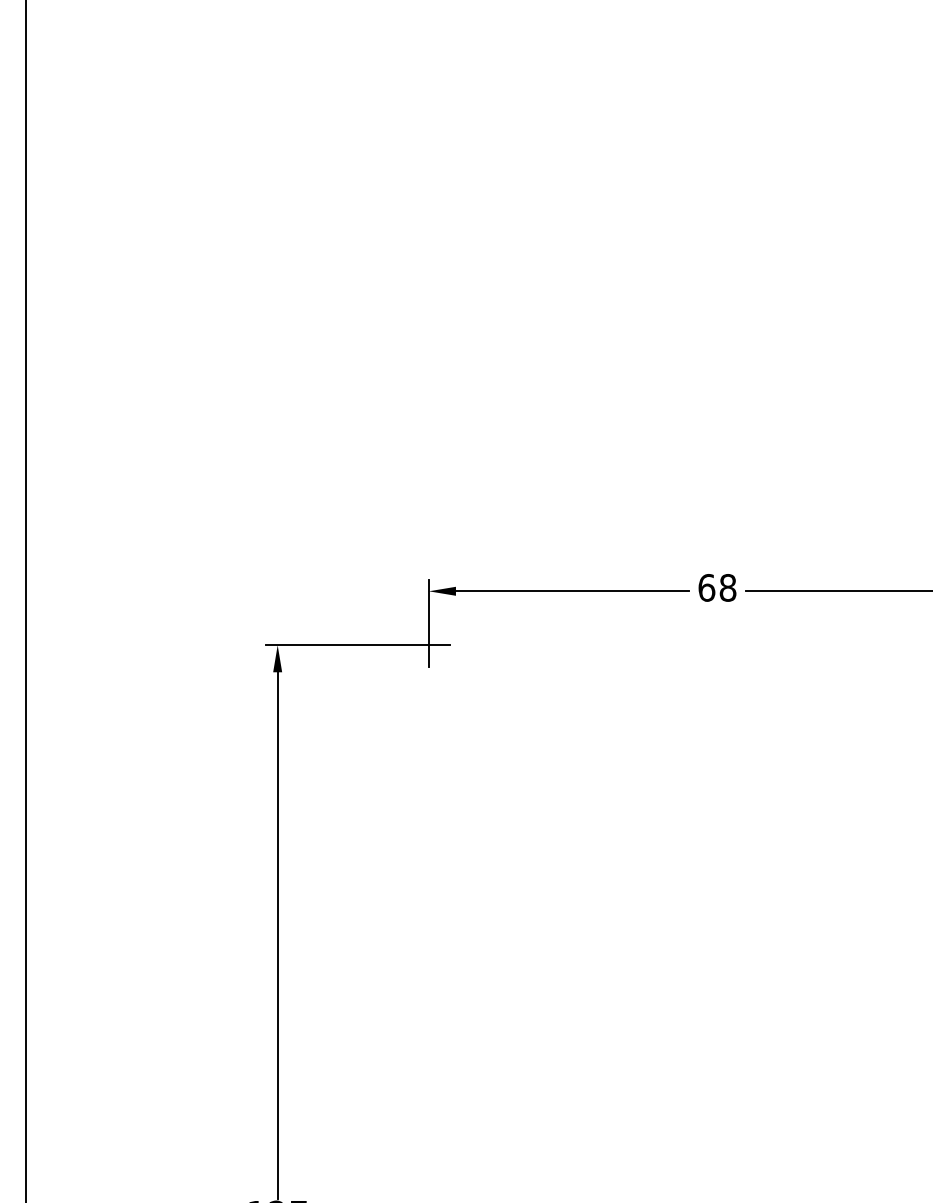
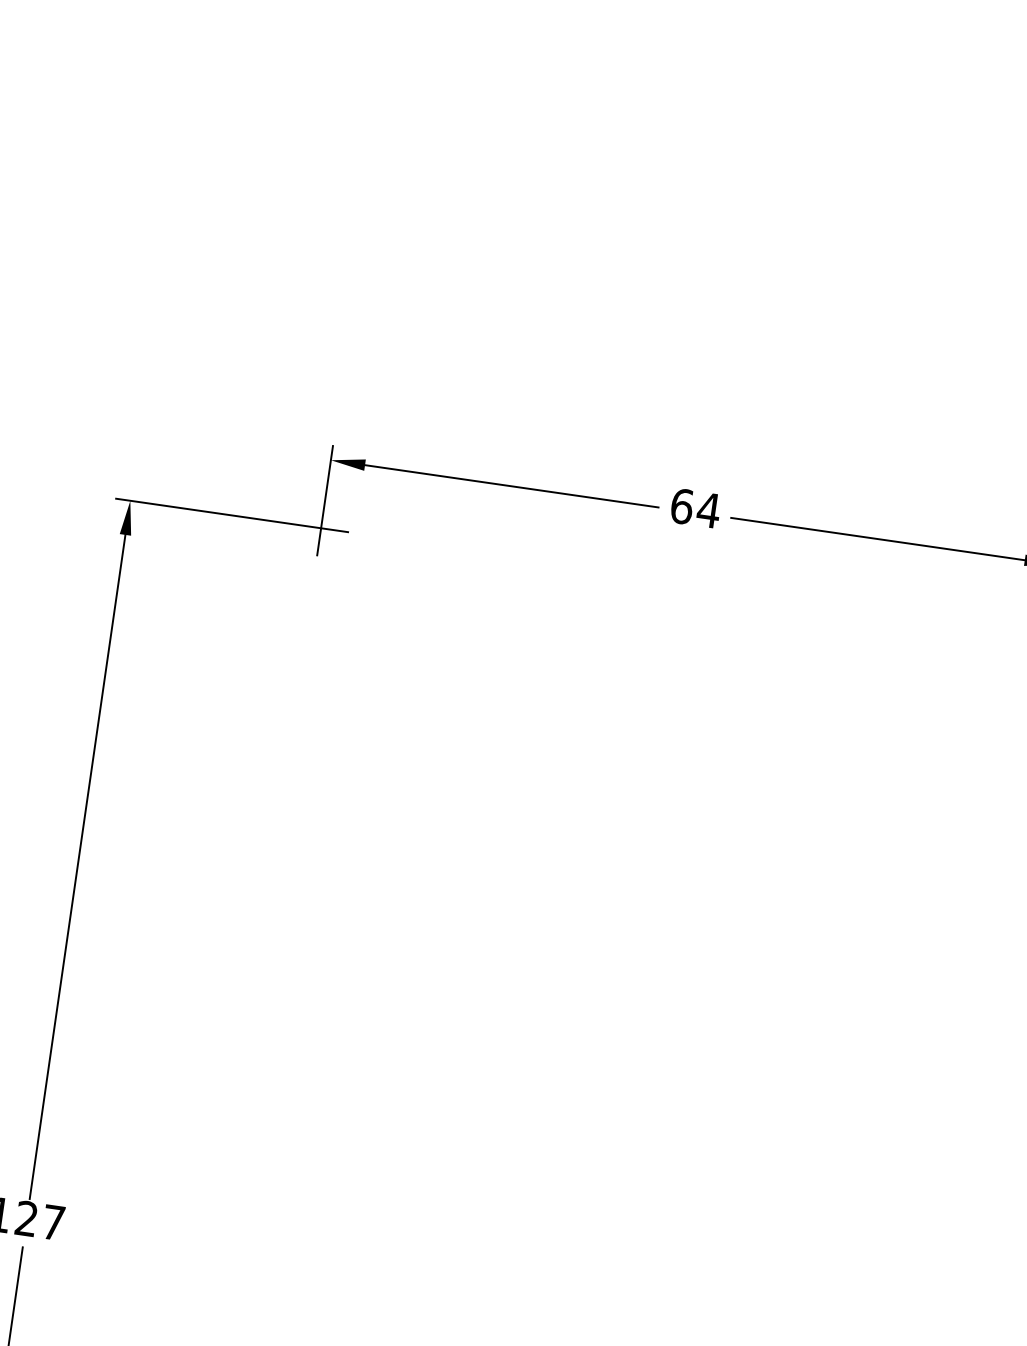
text: (727, 587) -> (708, 509), 68 -> 64

